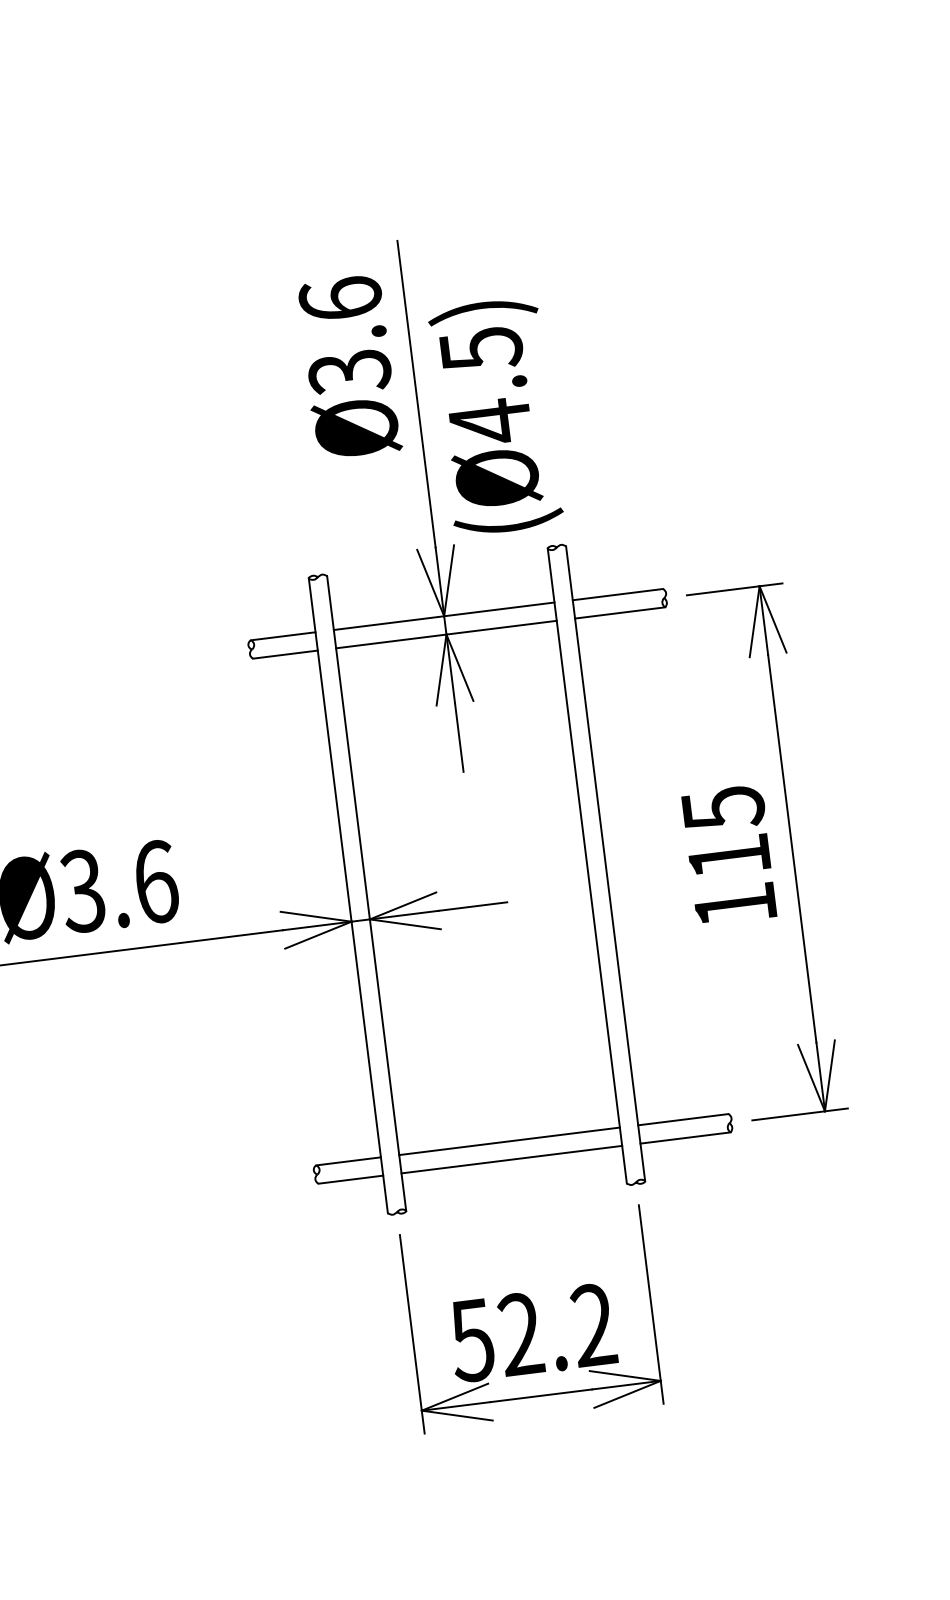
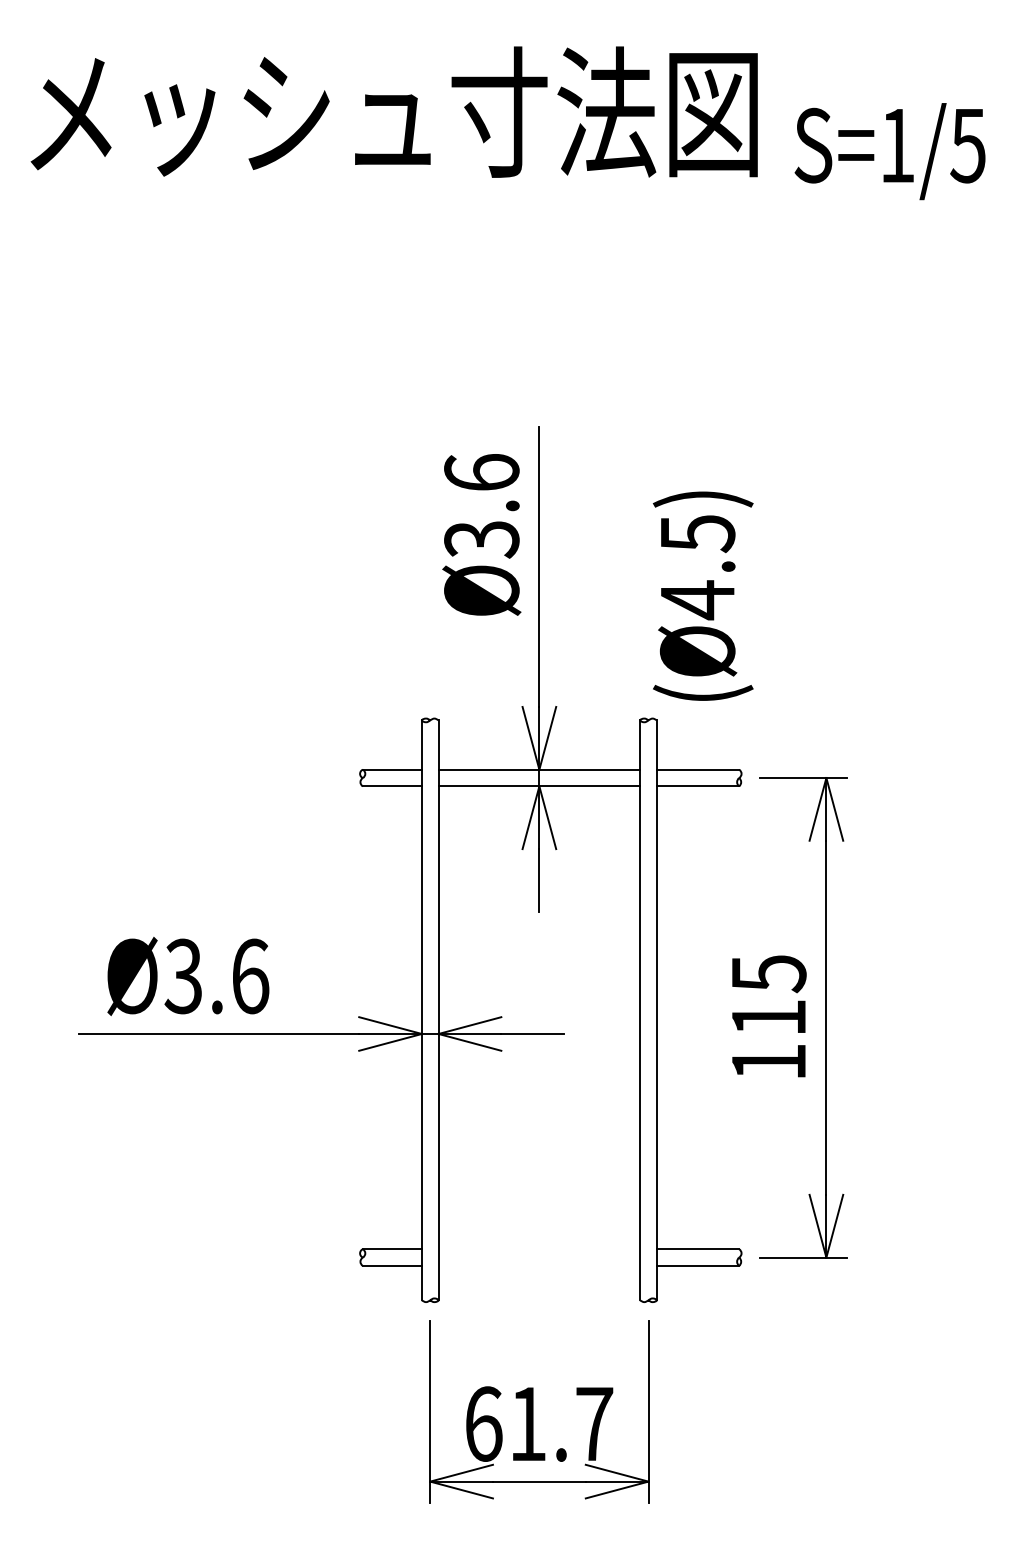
text: (496, 416) -> (703, 595), moved
line: (509, 1141) -> (539, 1249), removed
line: (511, 1159) -> (539, 1265), removed
text: (532, 1332) -> (538, 1423), 52.2 -> 61.7

